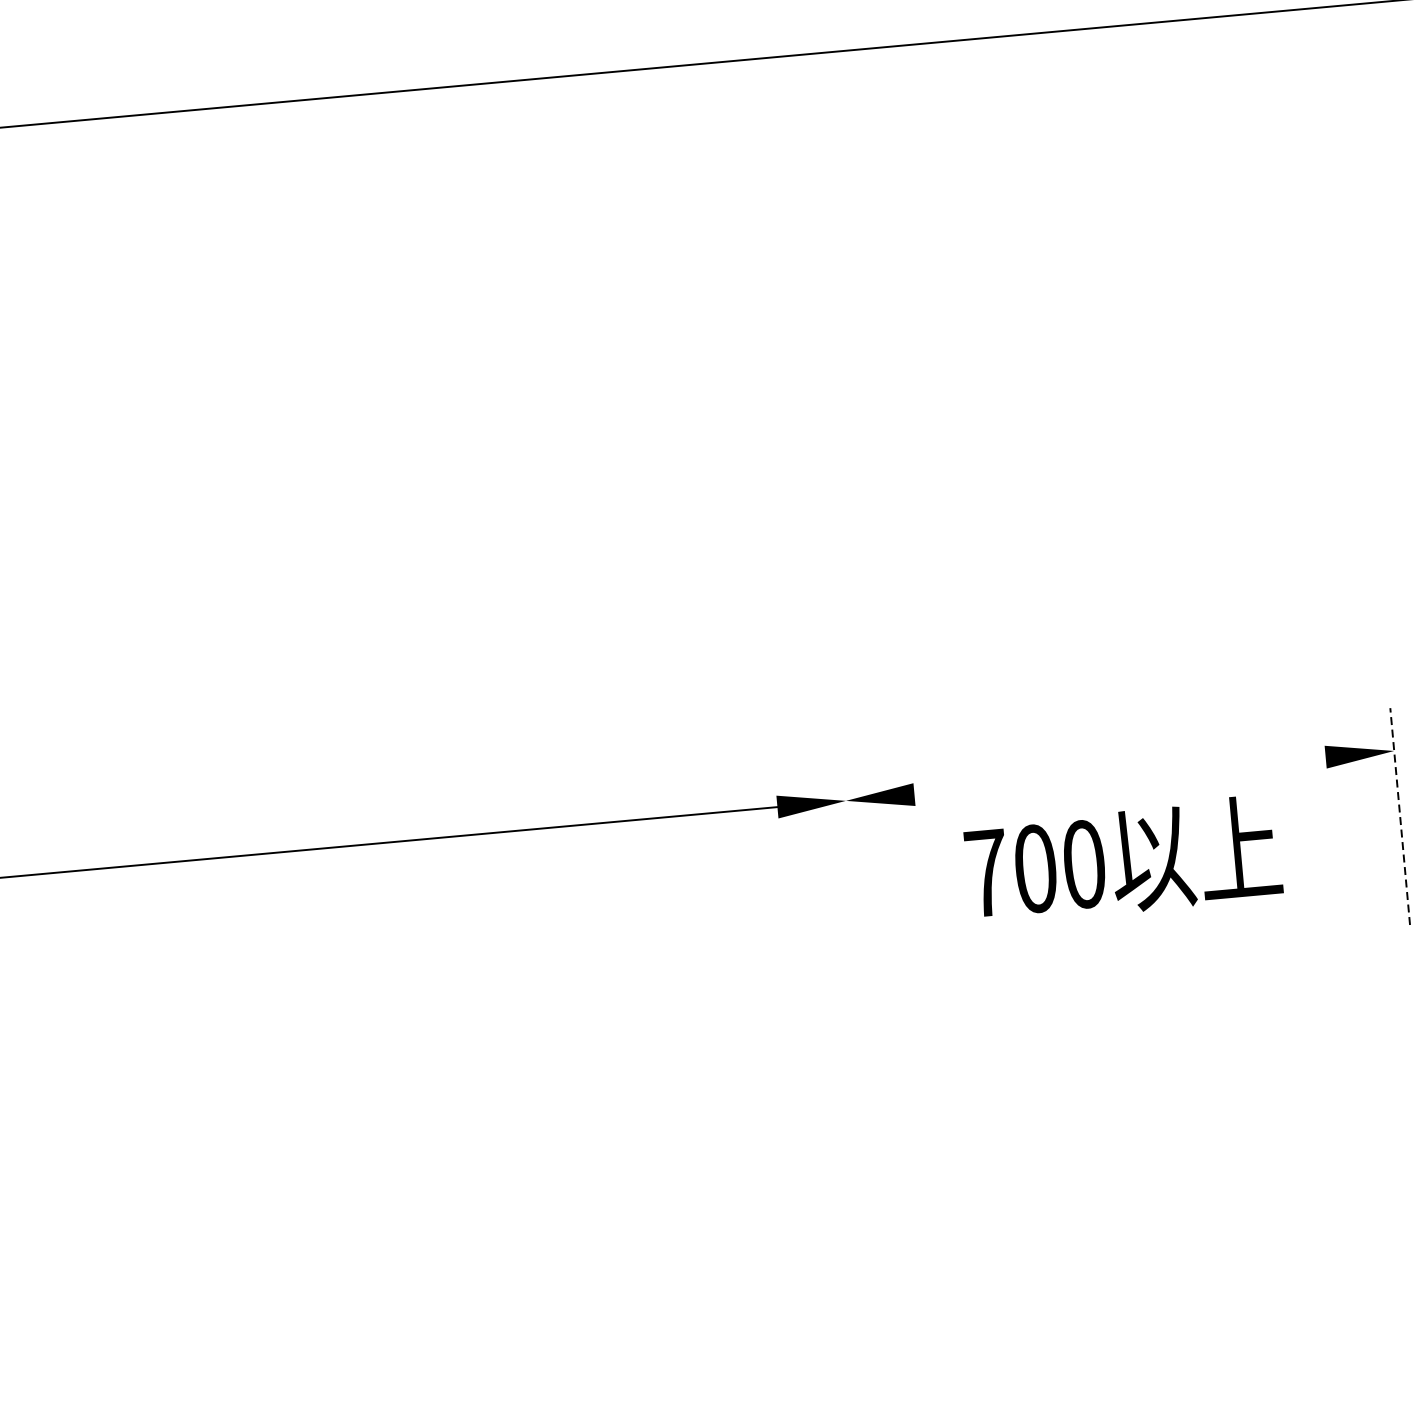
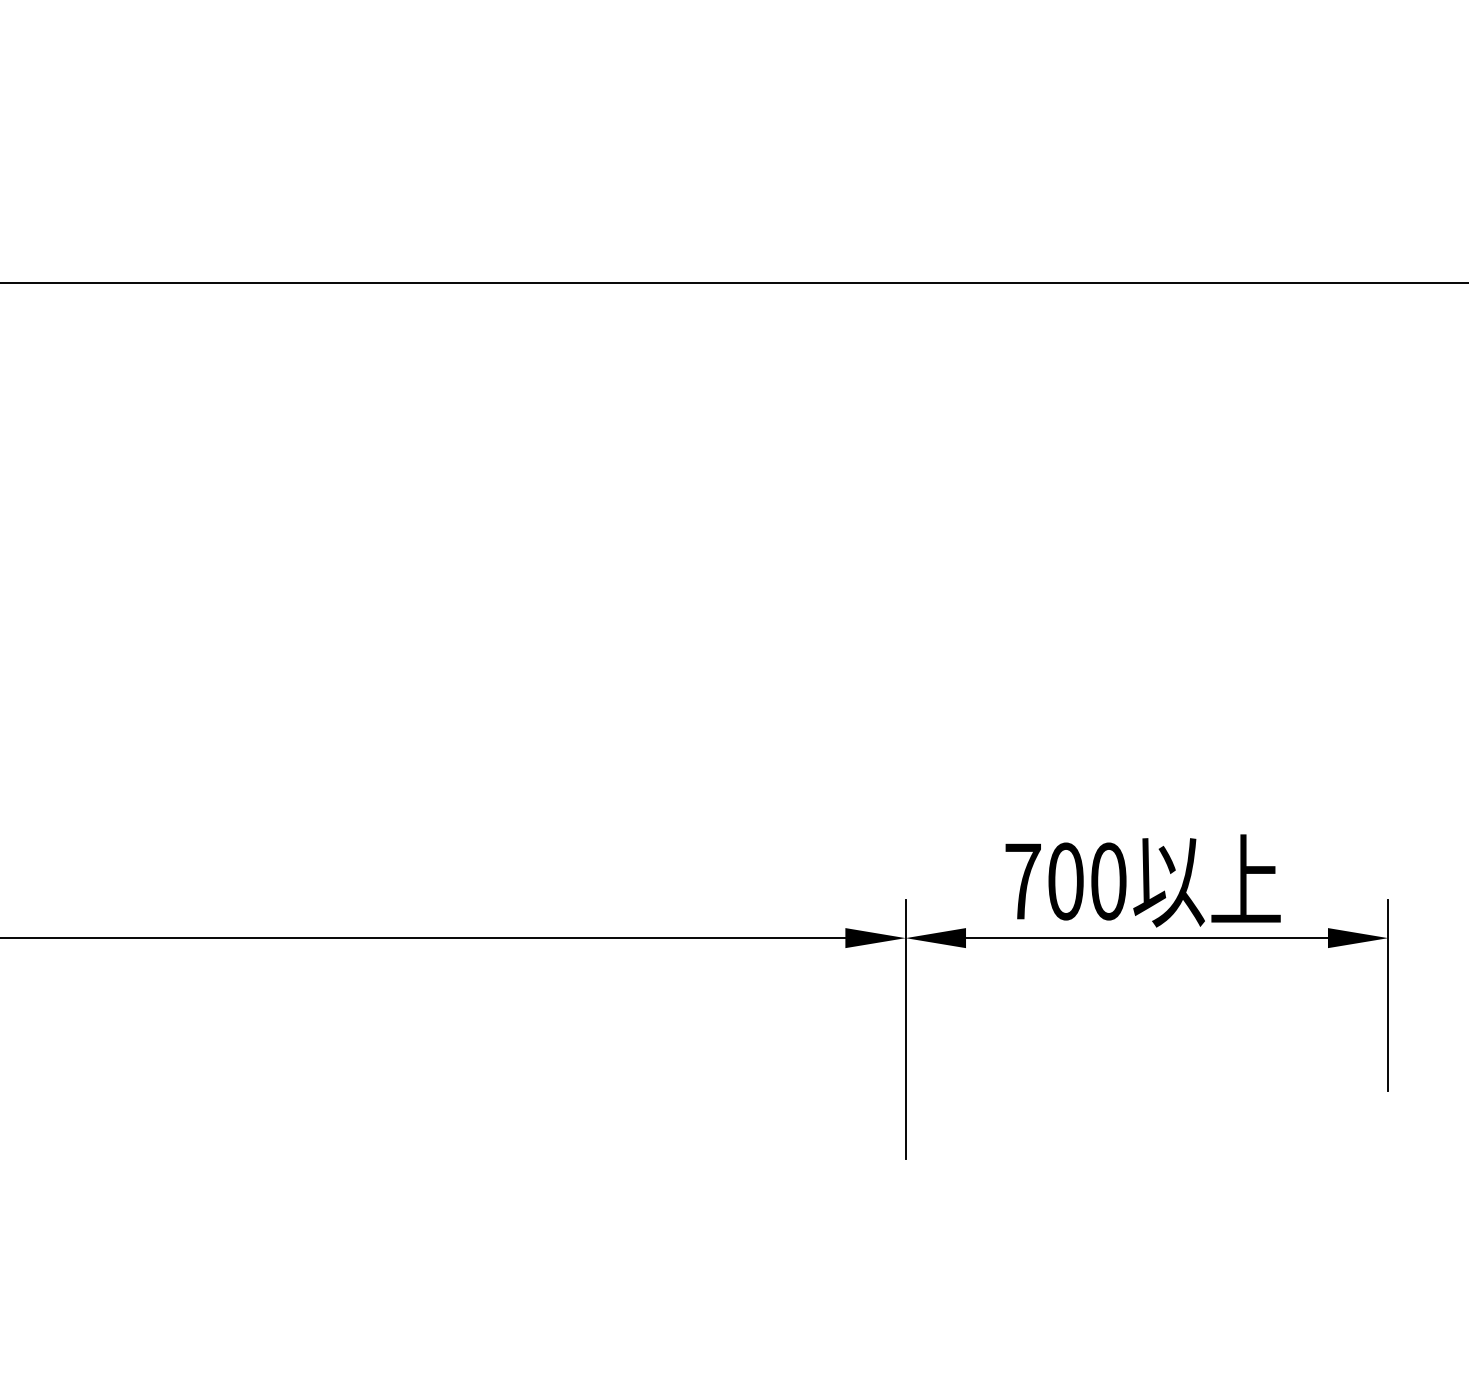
line: (1119, 776) -> (1146, 938), added
line: (1400, 816) -> (1388, 995), dashed -> solid
text: (1122, 859) -> (1142, 880), moved
line: (855, 904) -> (905, 1029), added

